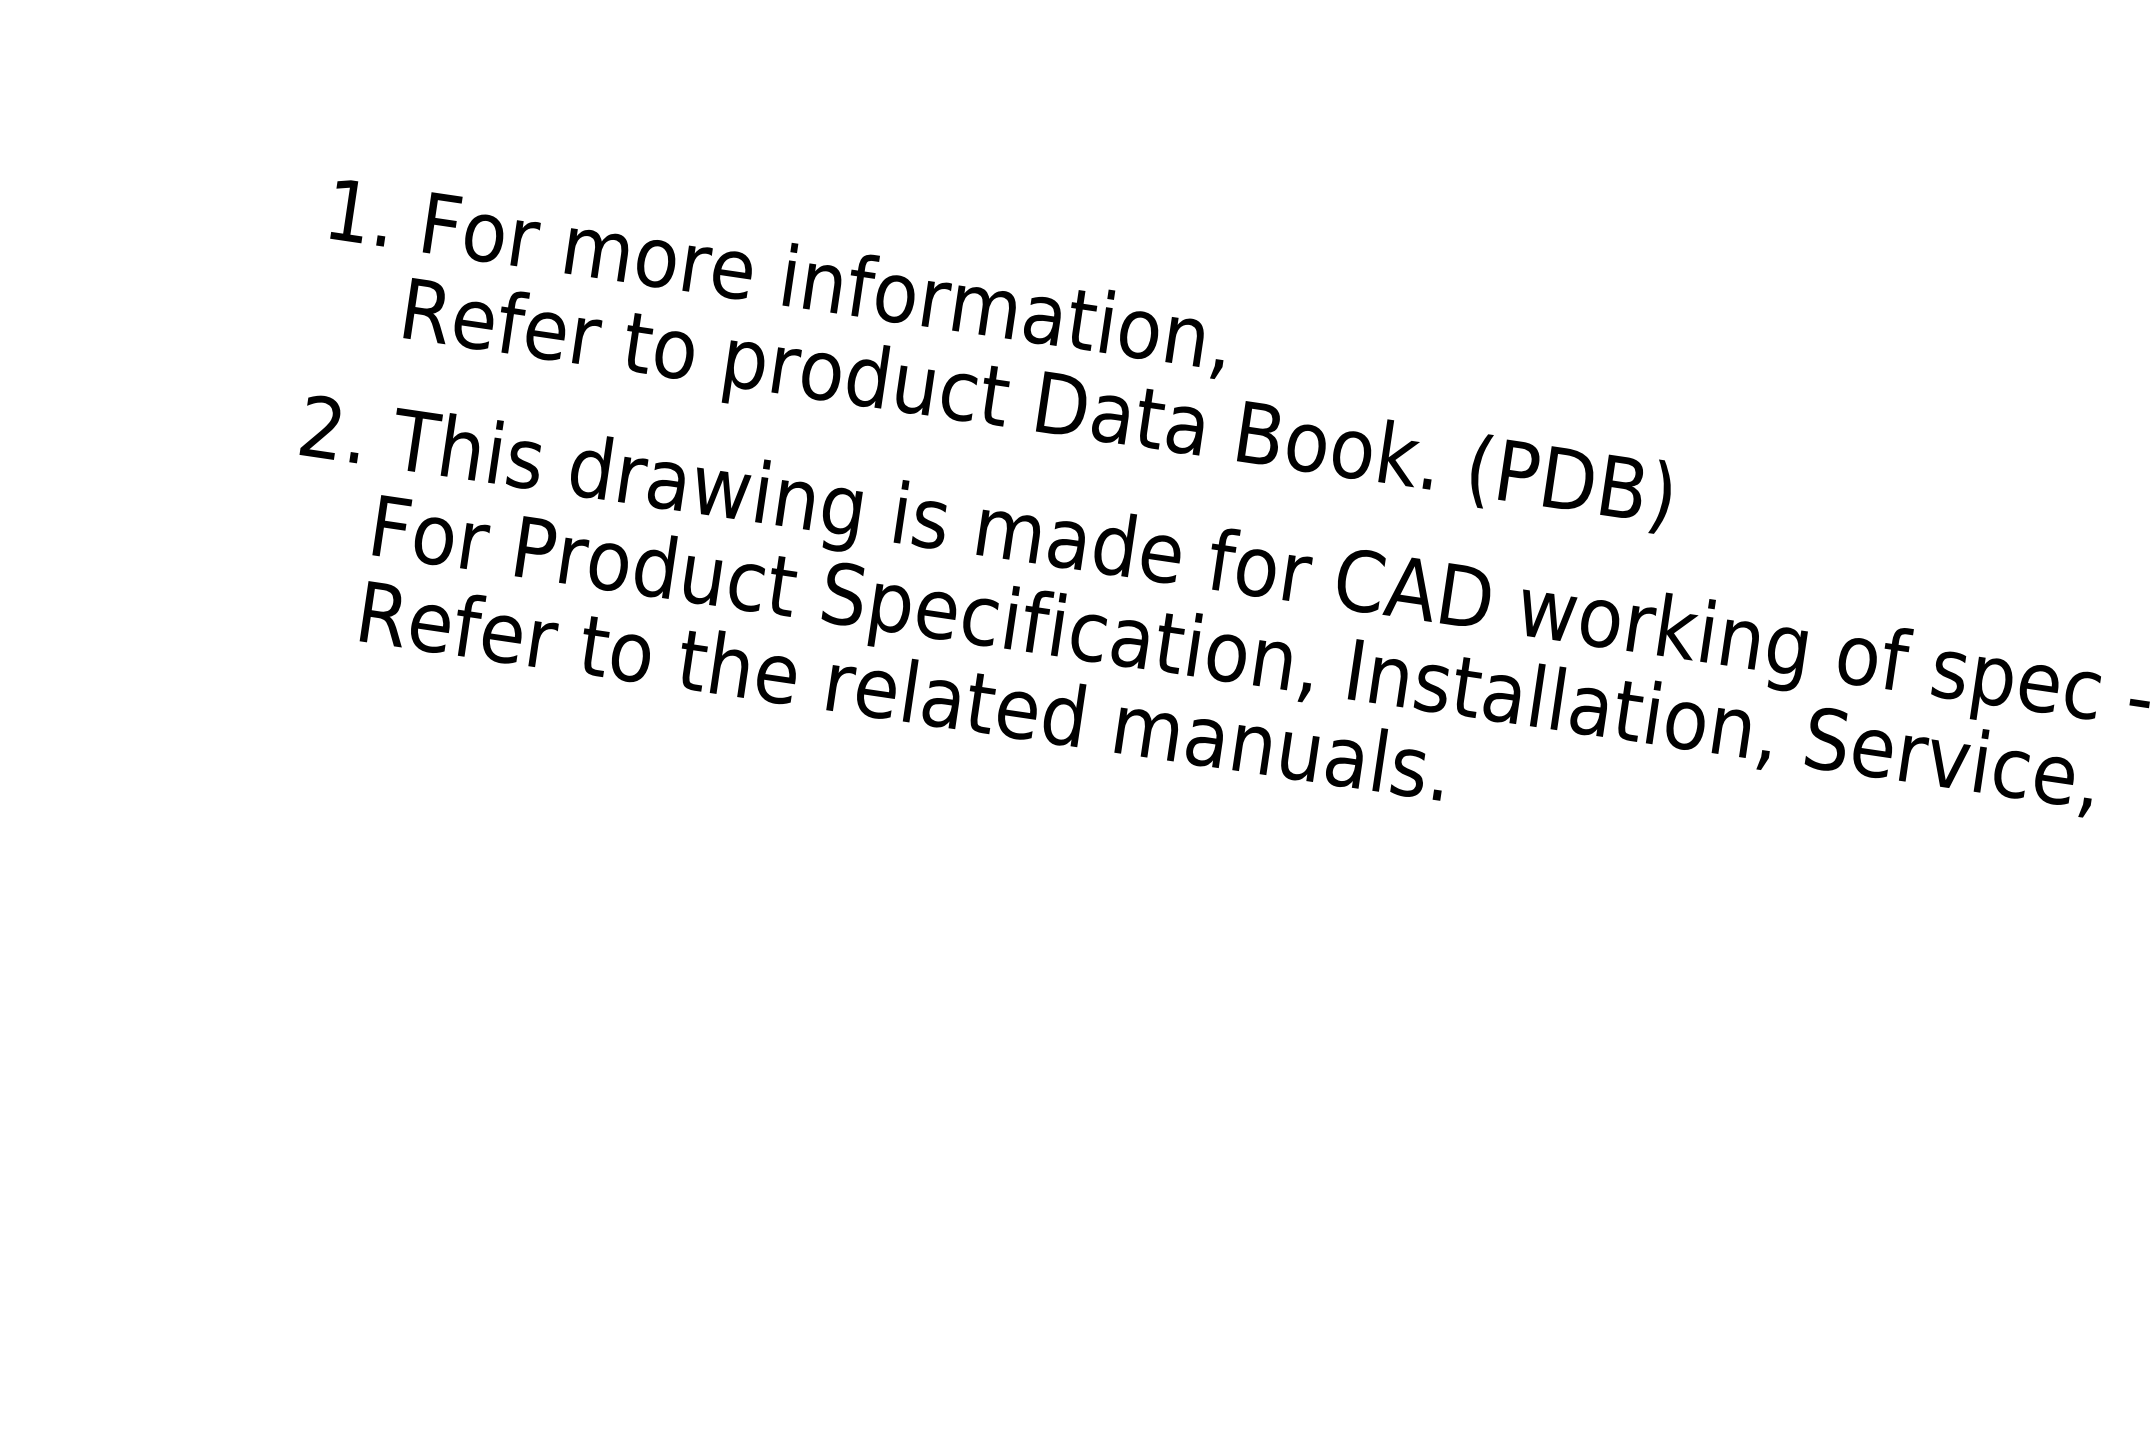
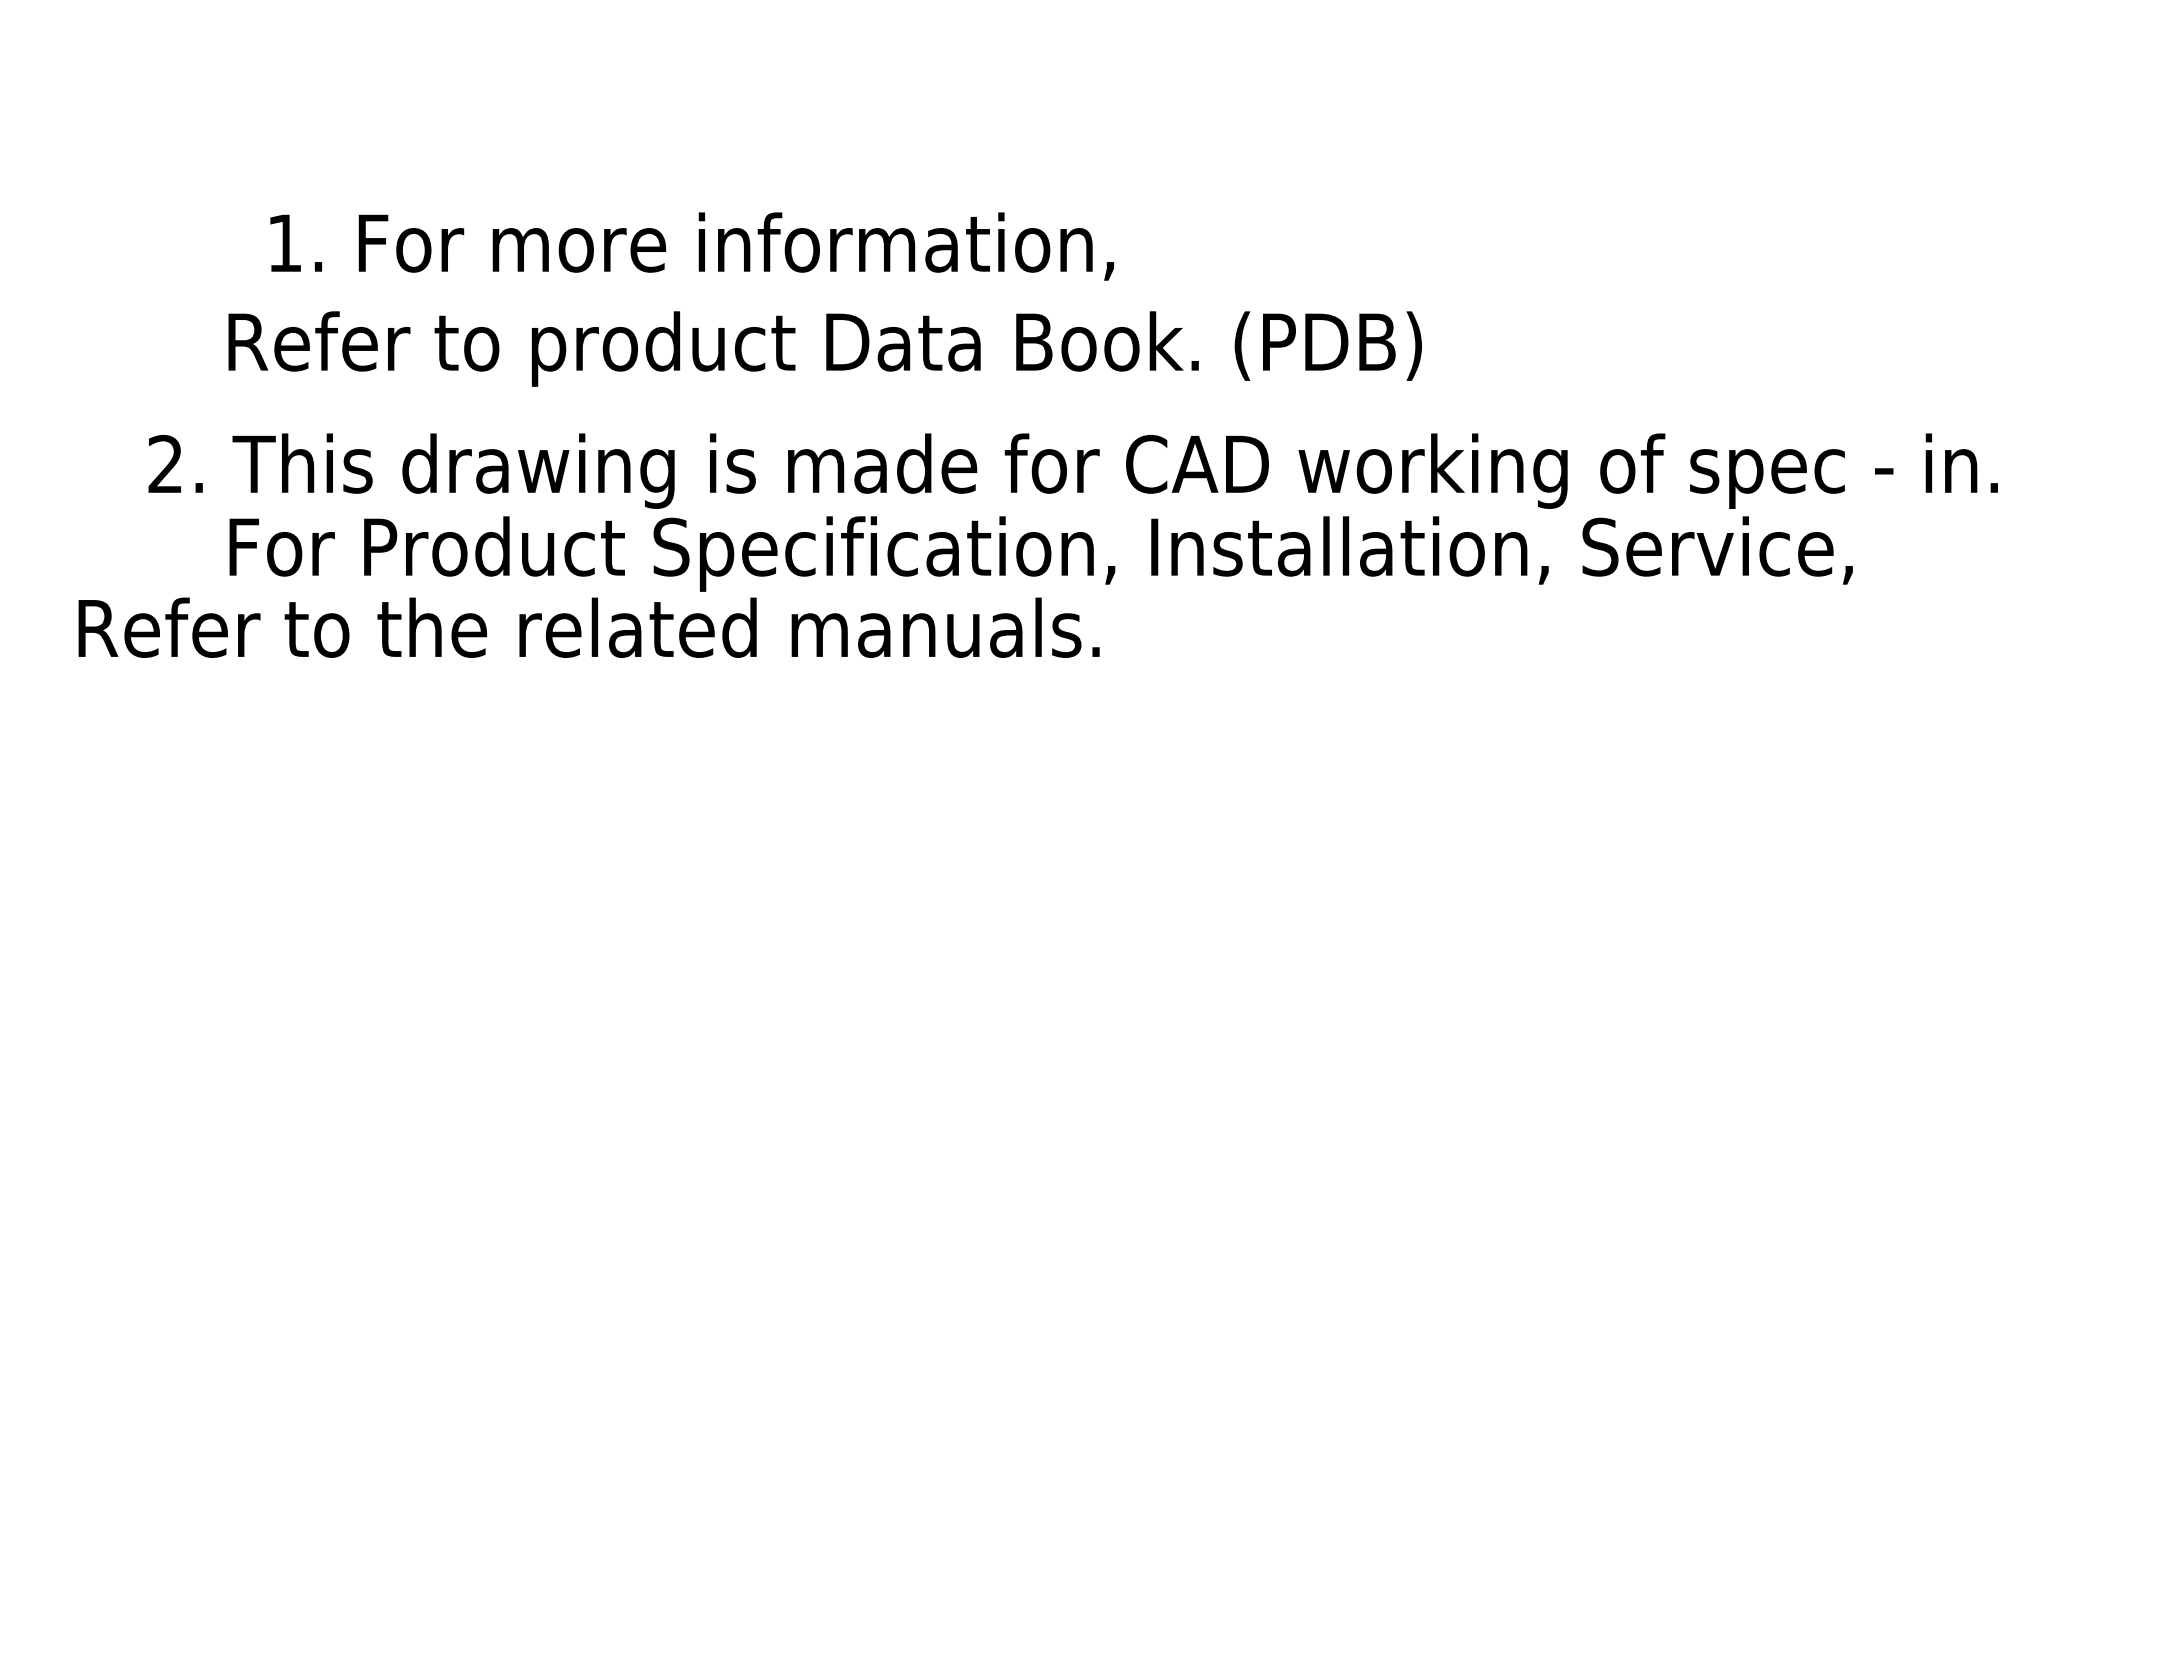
text: (778, 277) -> (691, 246), moved
text: (903, 689) -> (588, 627), moved

